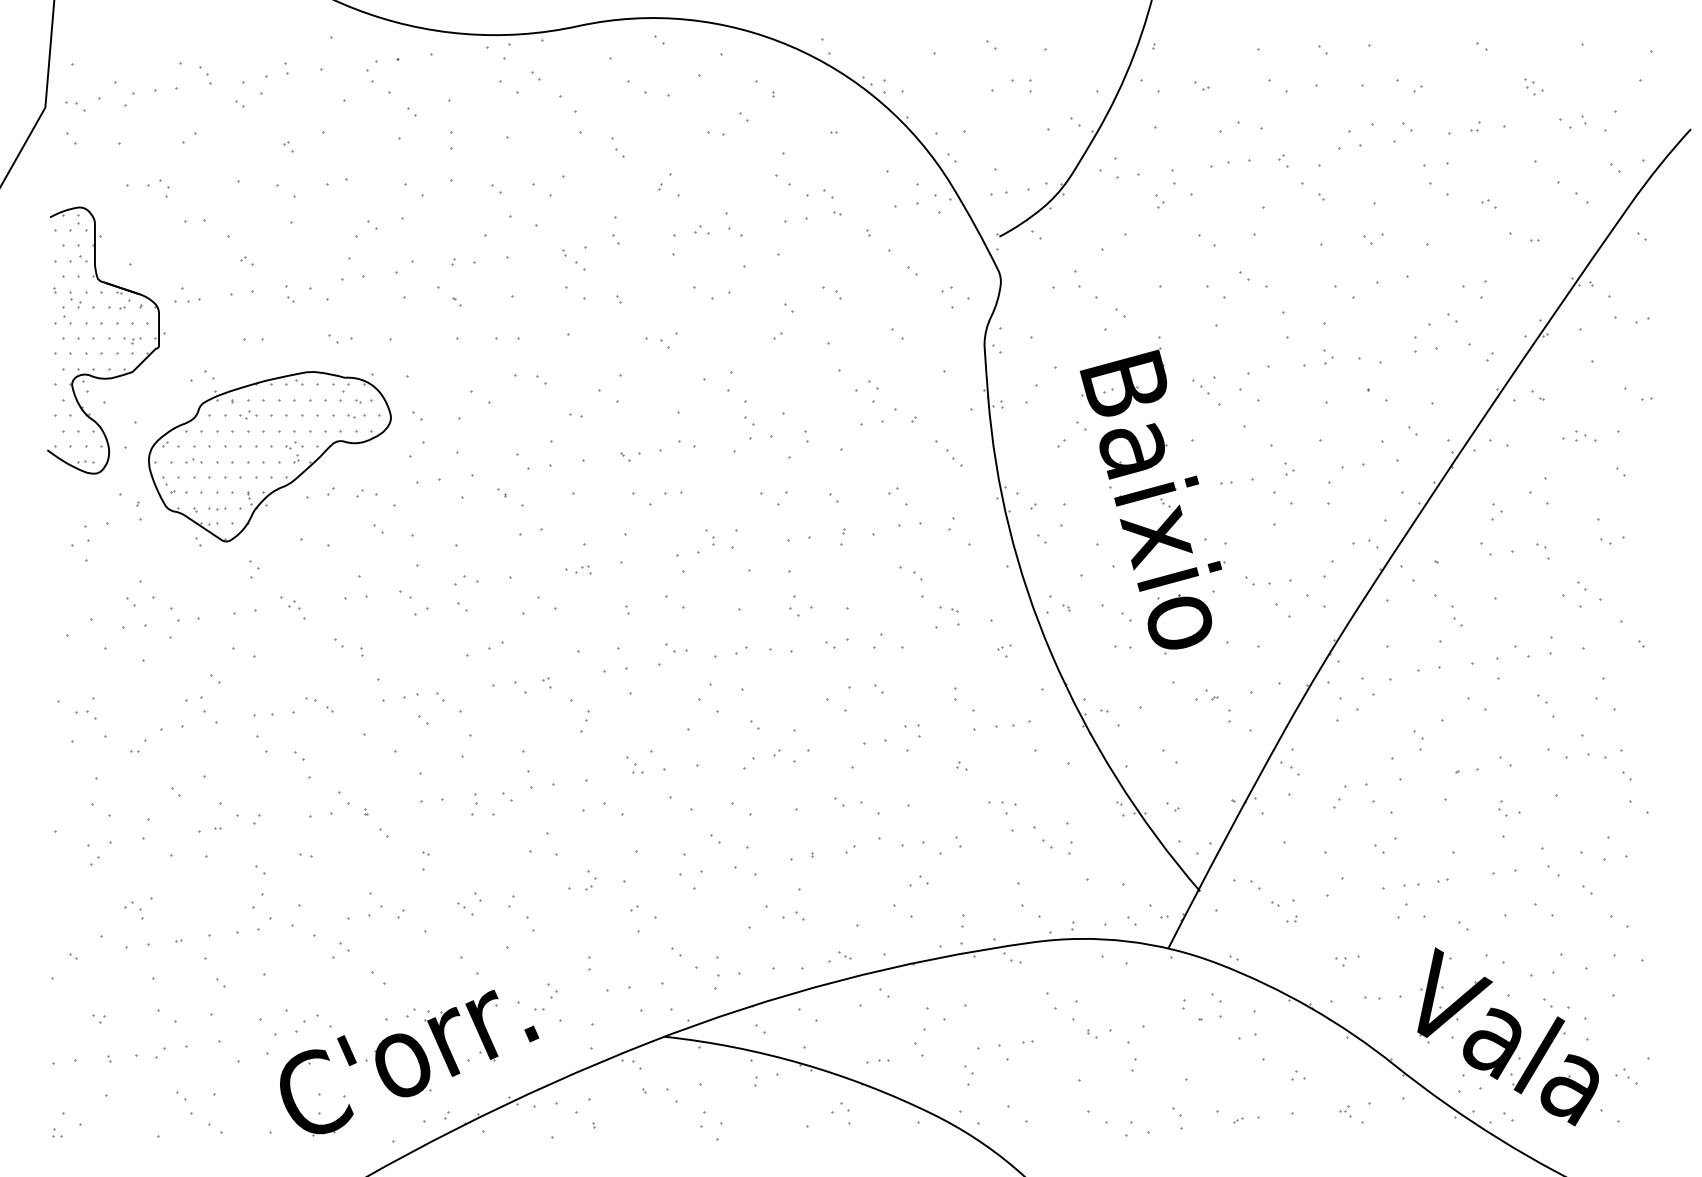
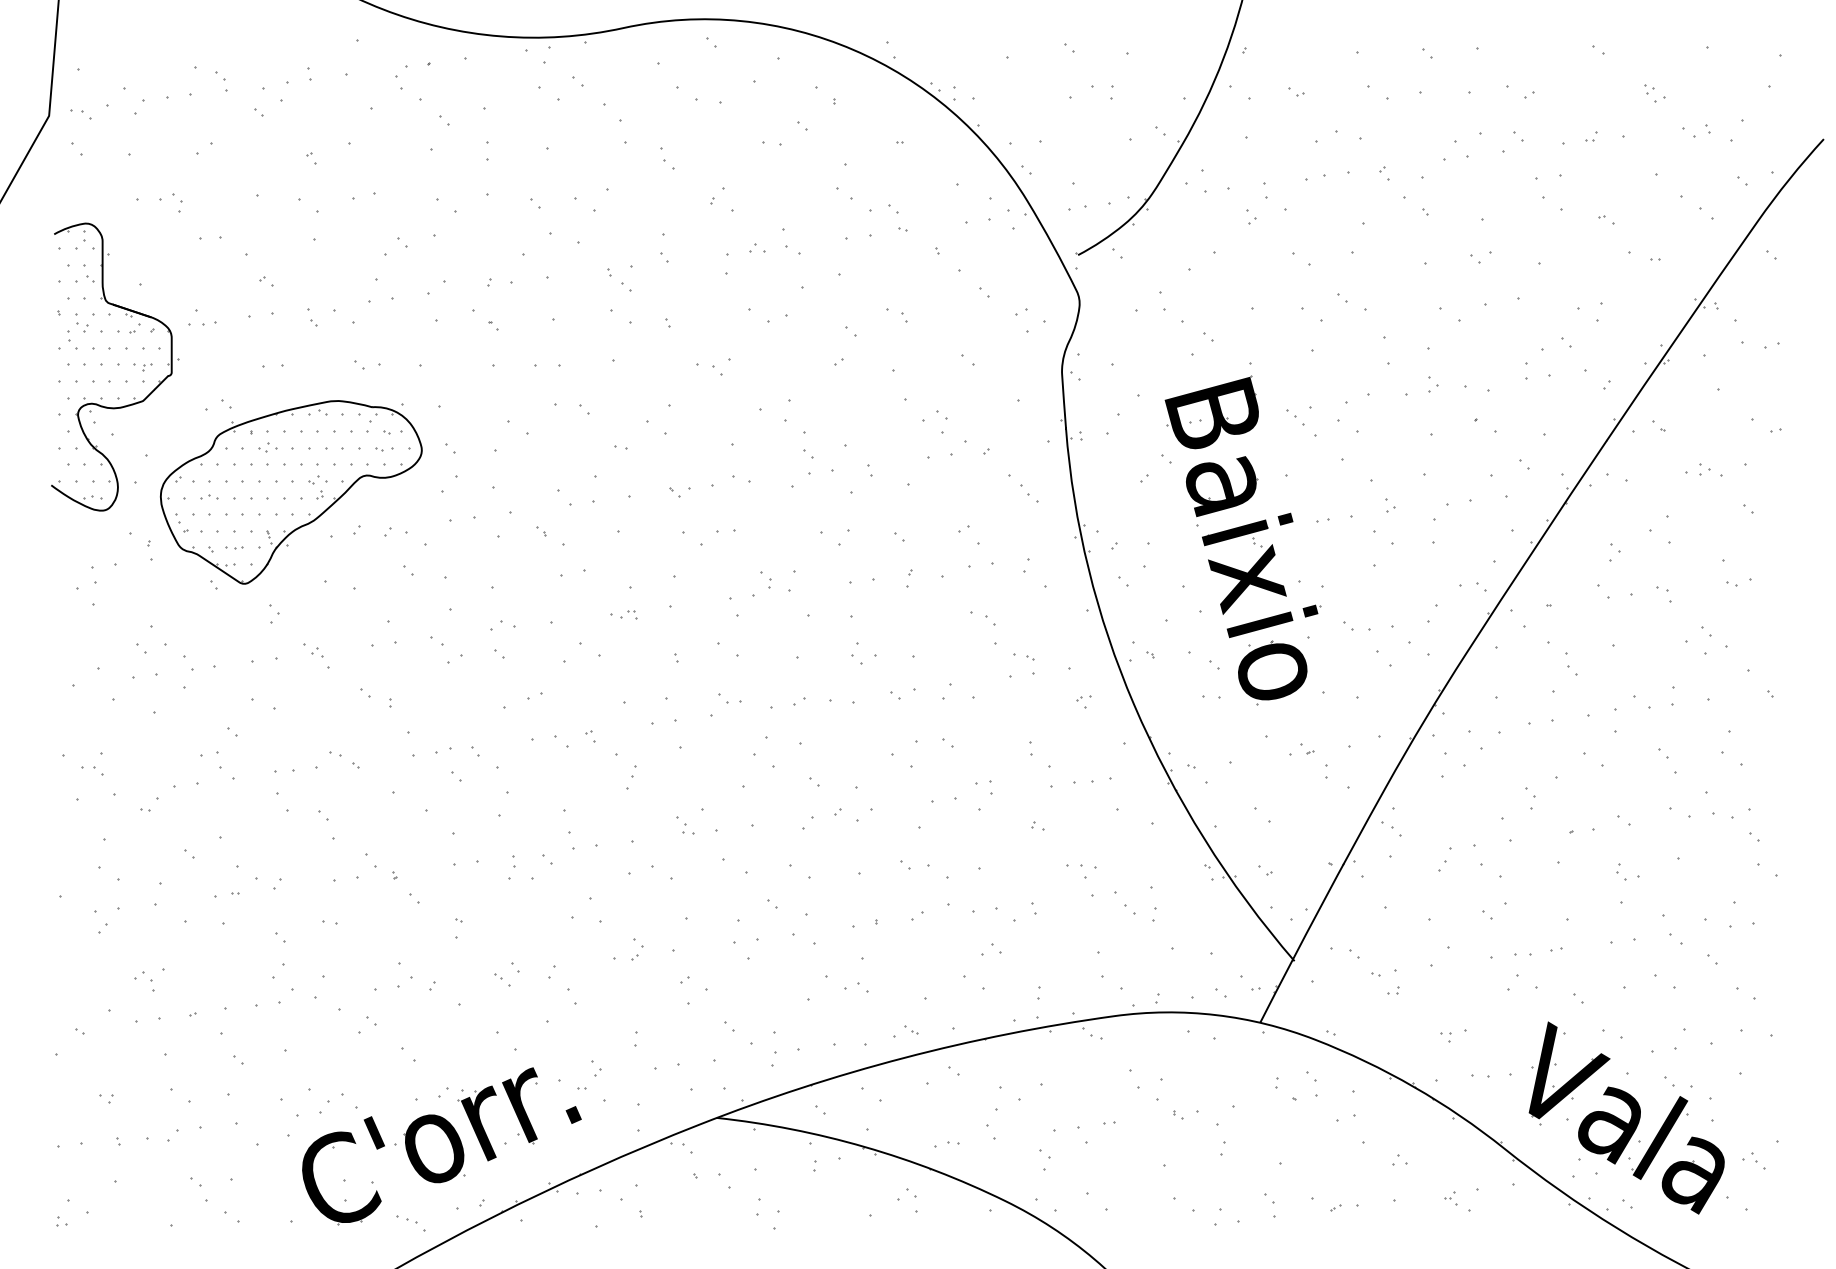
part: (376, 1131) -> (406, 1220), added

